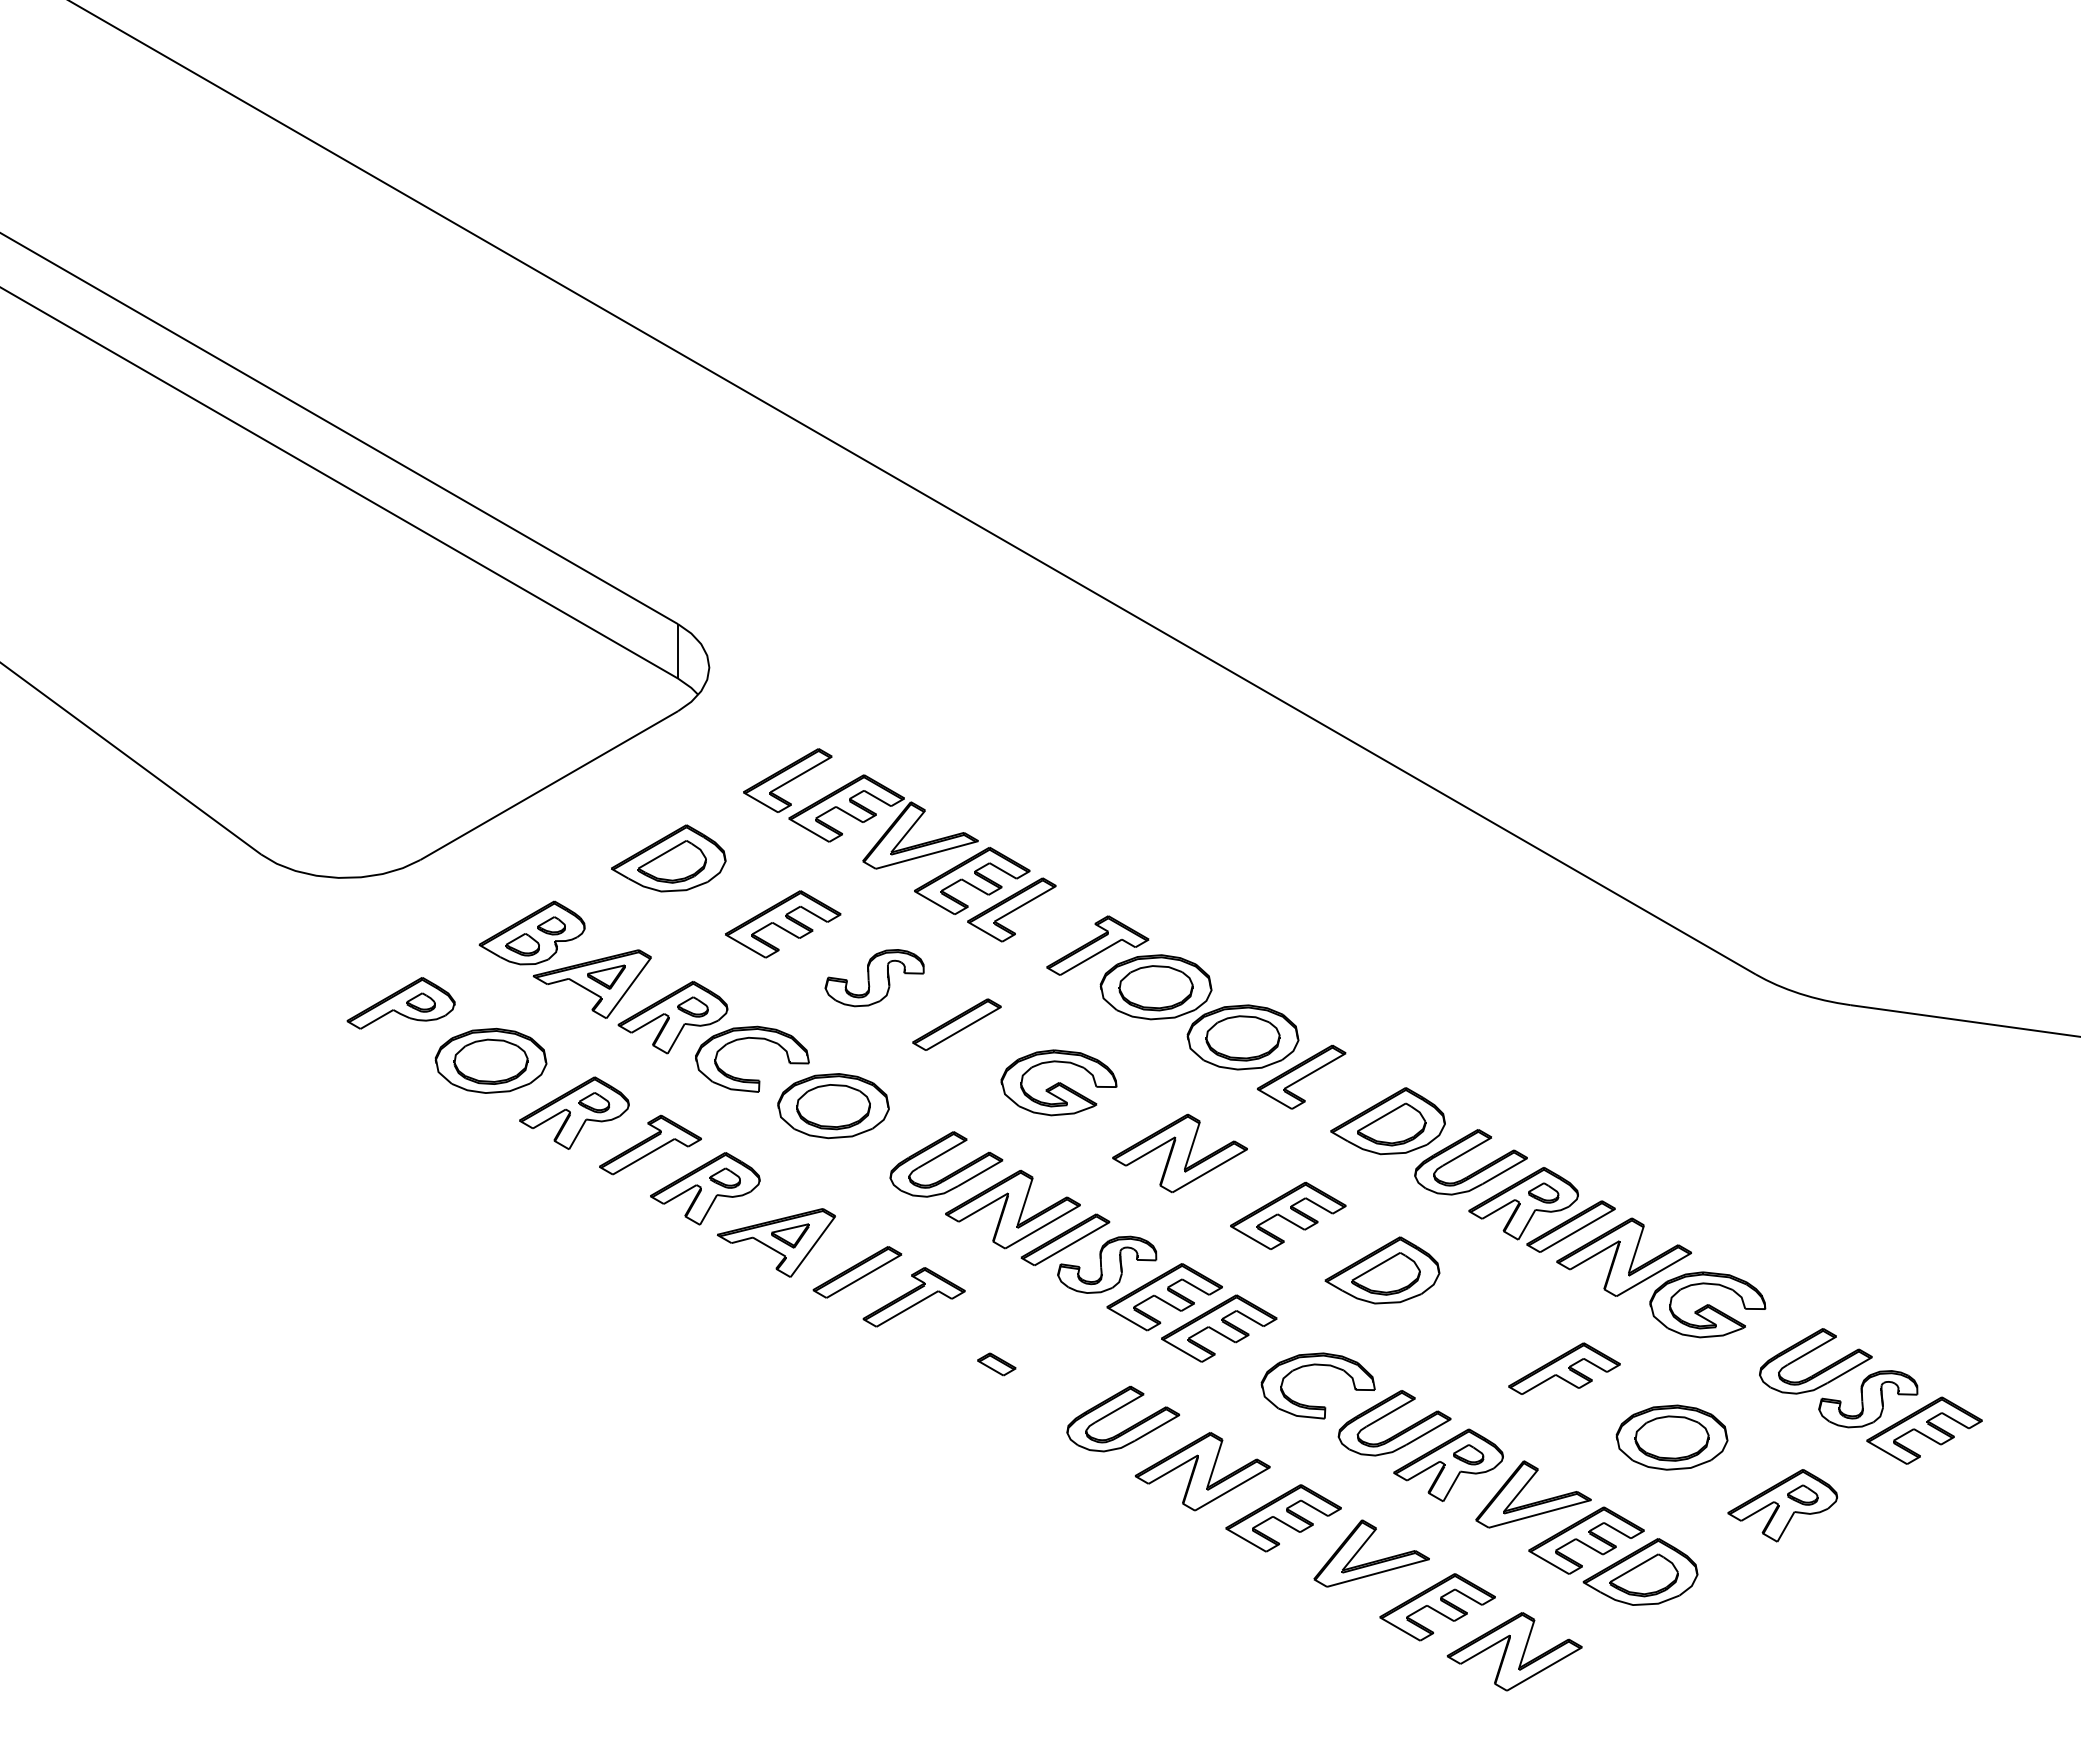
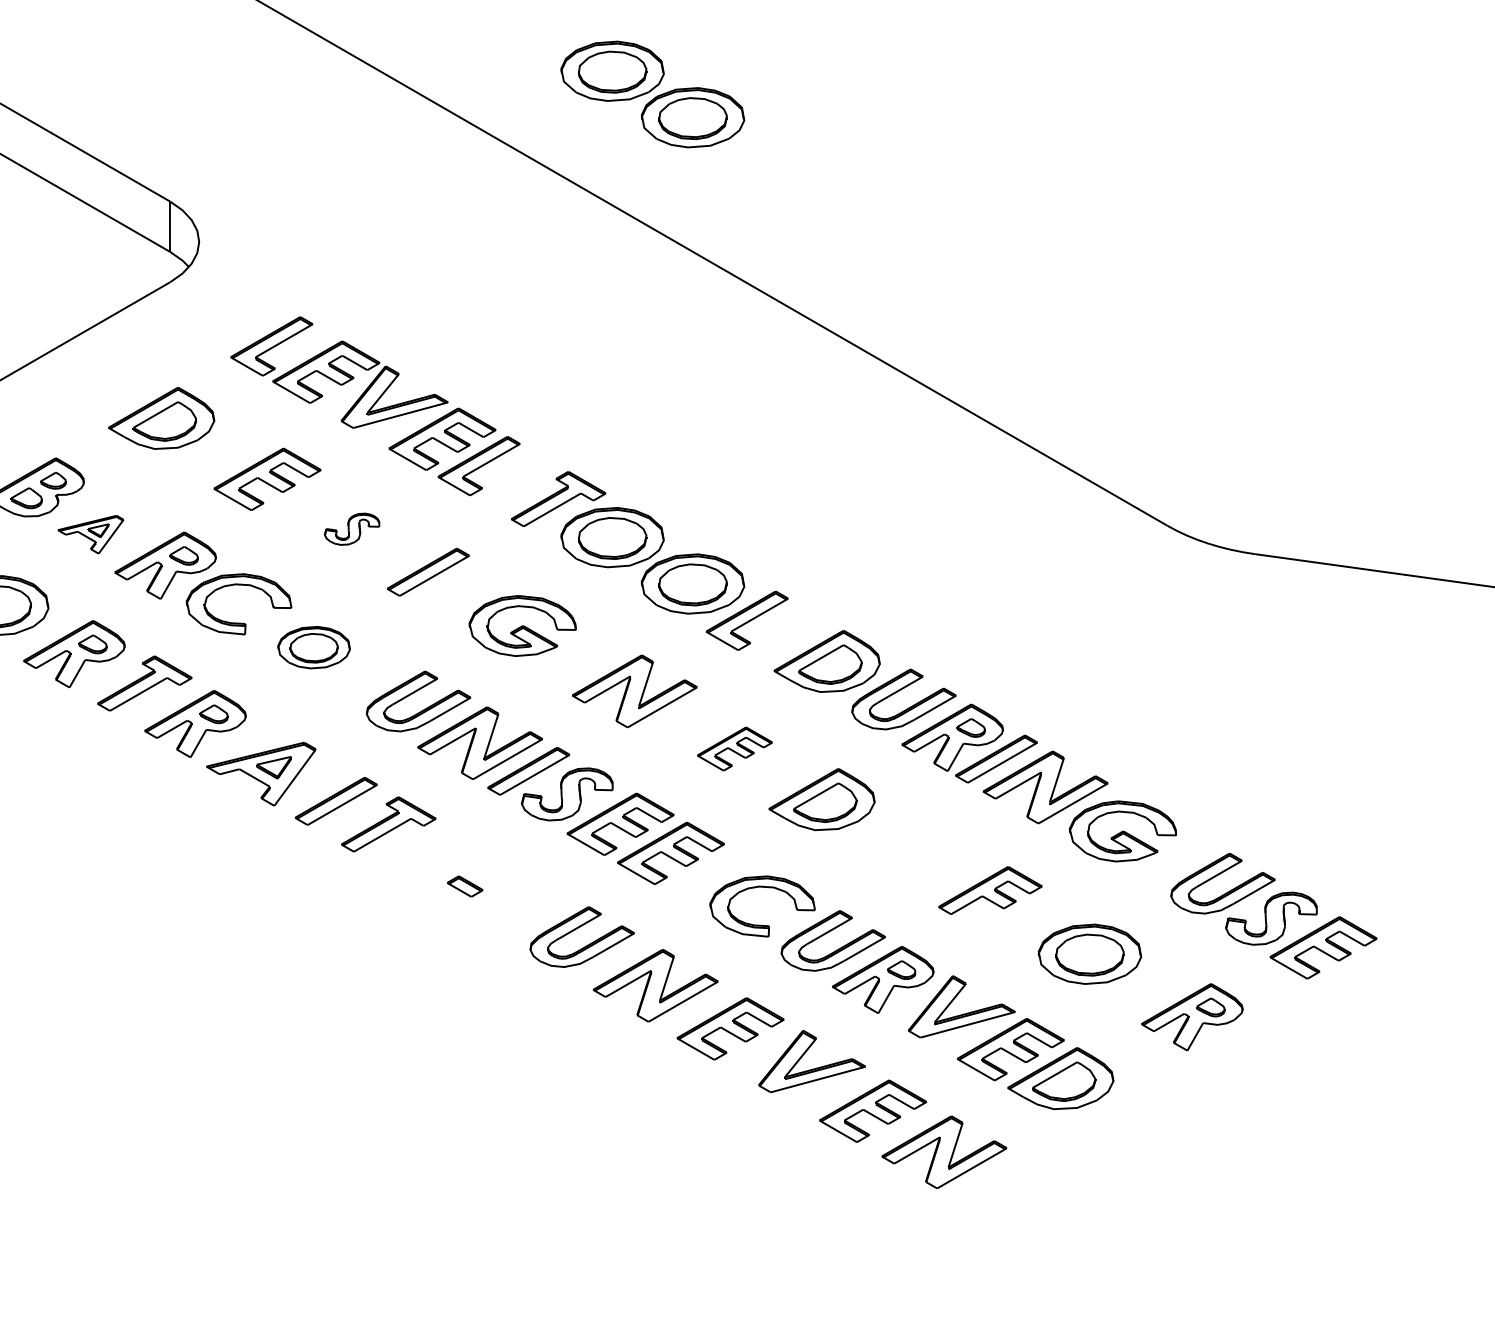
part: (1199, 508) -> (652, 94), added
part: (874, 978) -> (352, 529), size x0.6
part: (591, 983) -> (90, 534), size x0.6
part: (833, 1106) -> (314, 647), size x0.7
part: (1288, 1215) -> (735, 748), size x0.7

